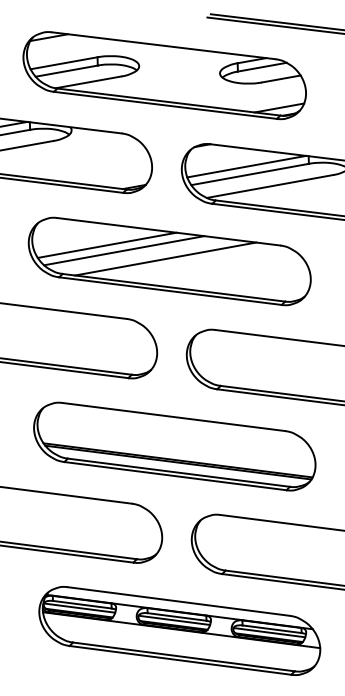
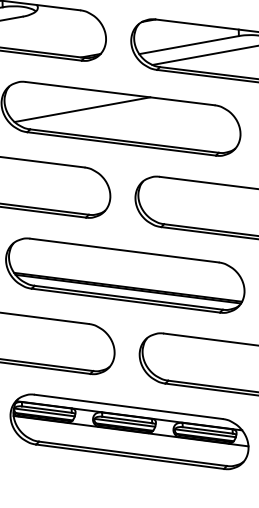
line: (246, 166) -> (186, 38), removed
line: (106, 244) -> (67, 104), removed
line: (165, 258) -> (117, 116), removed

